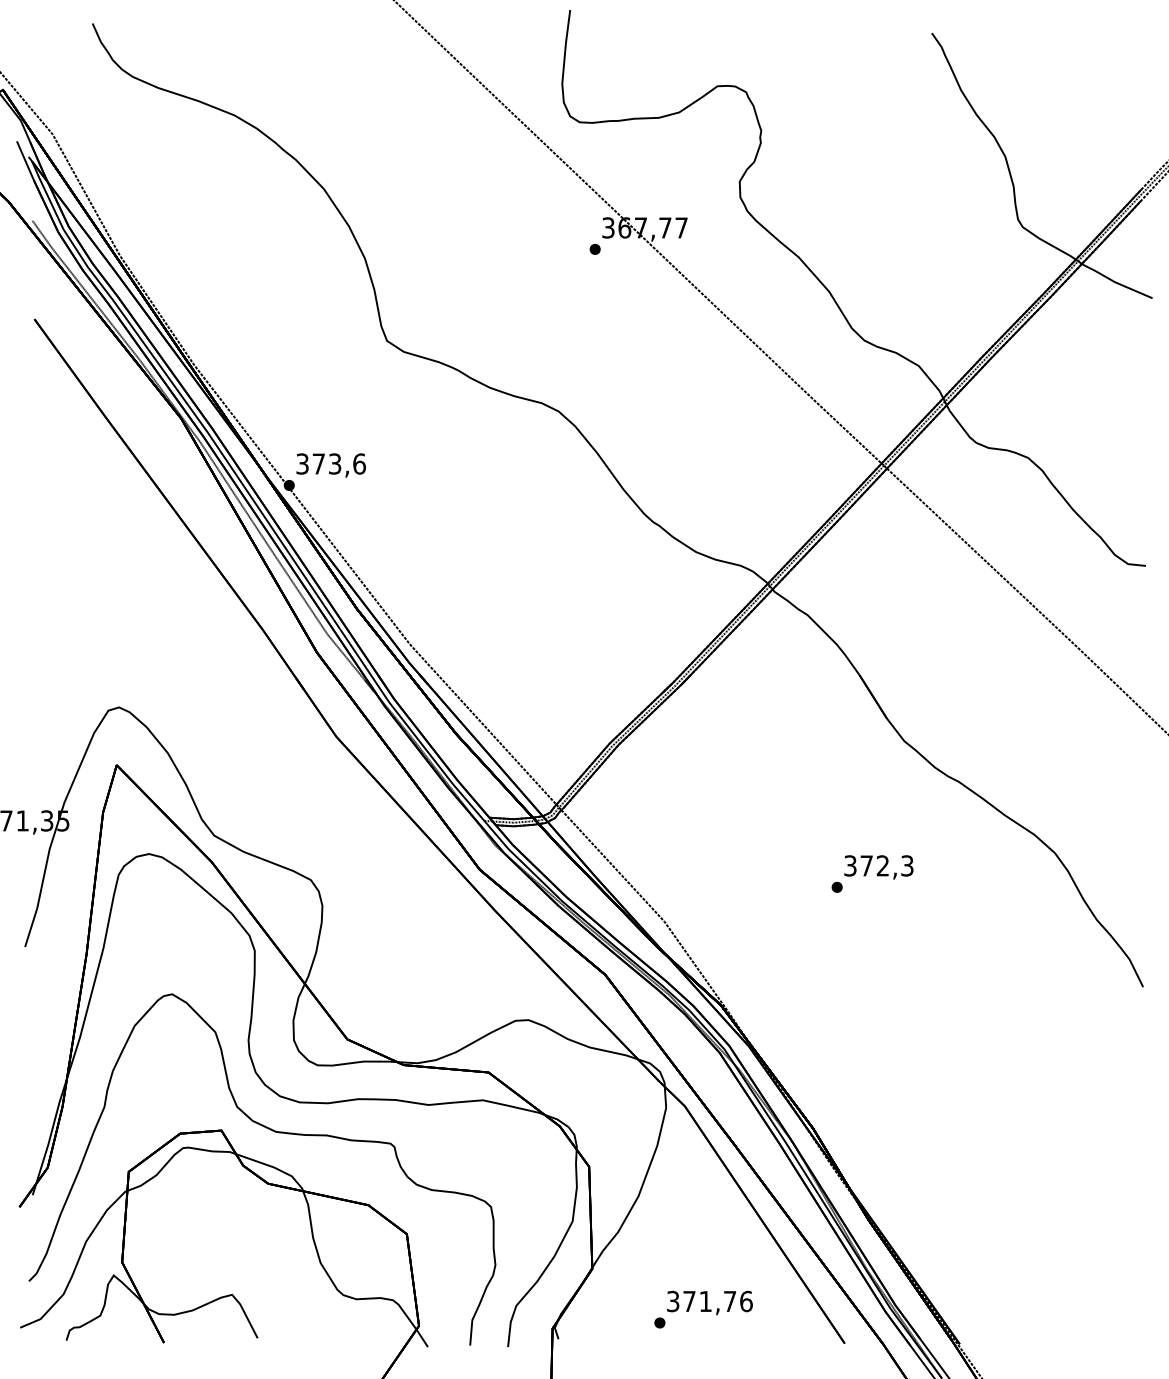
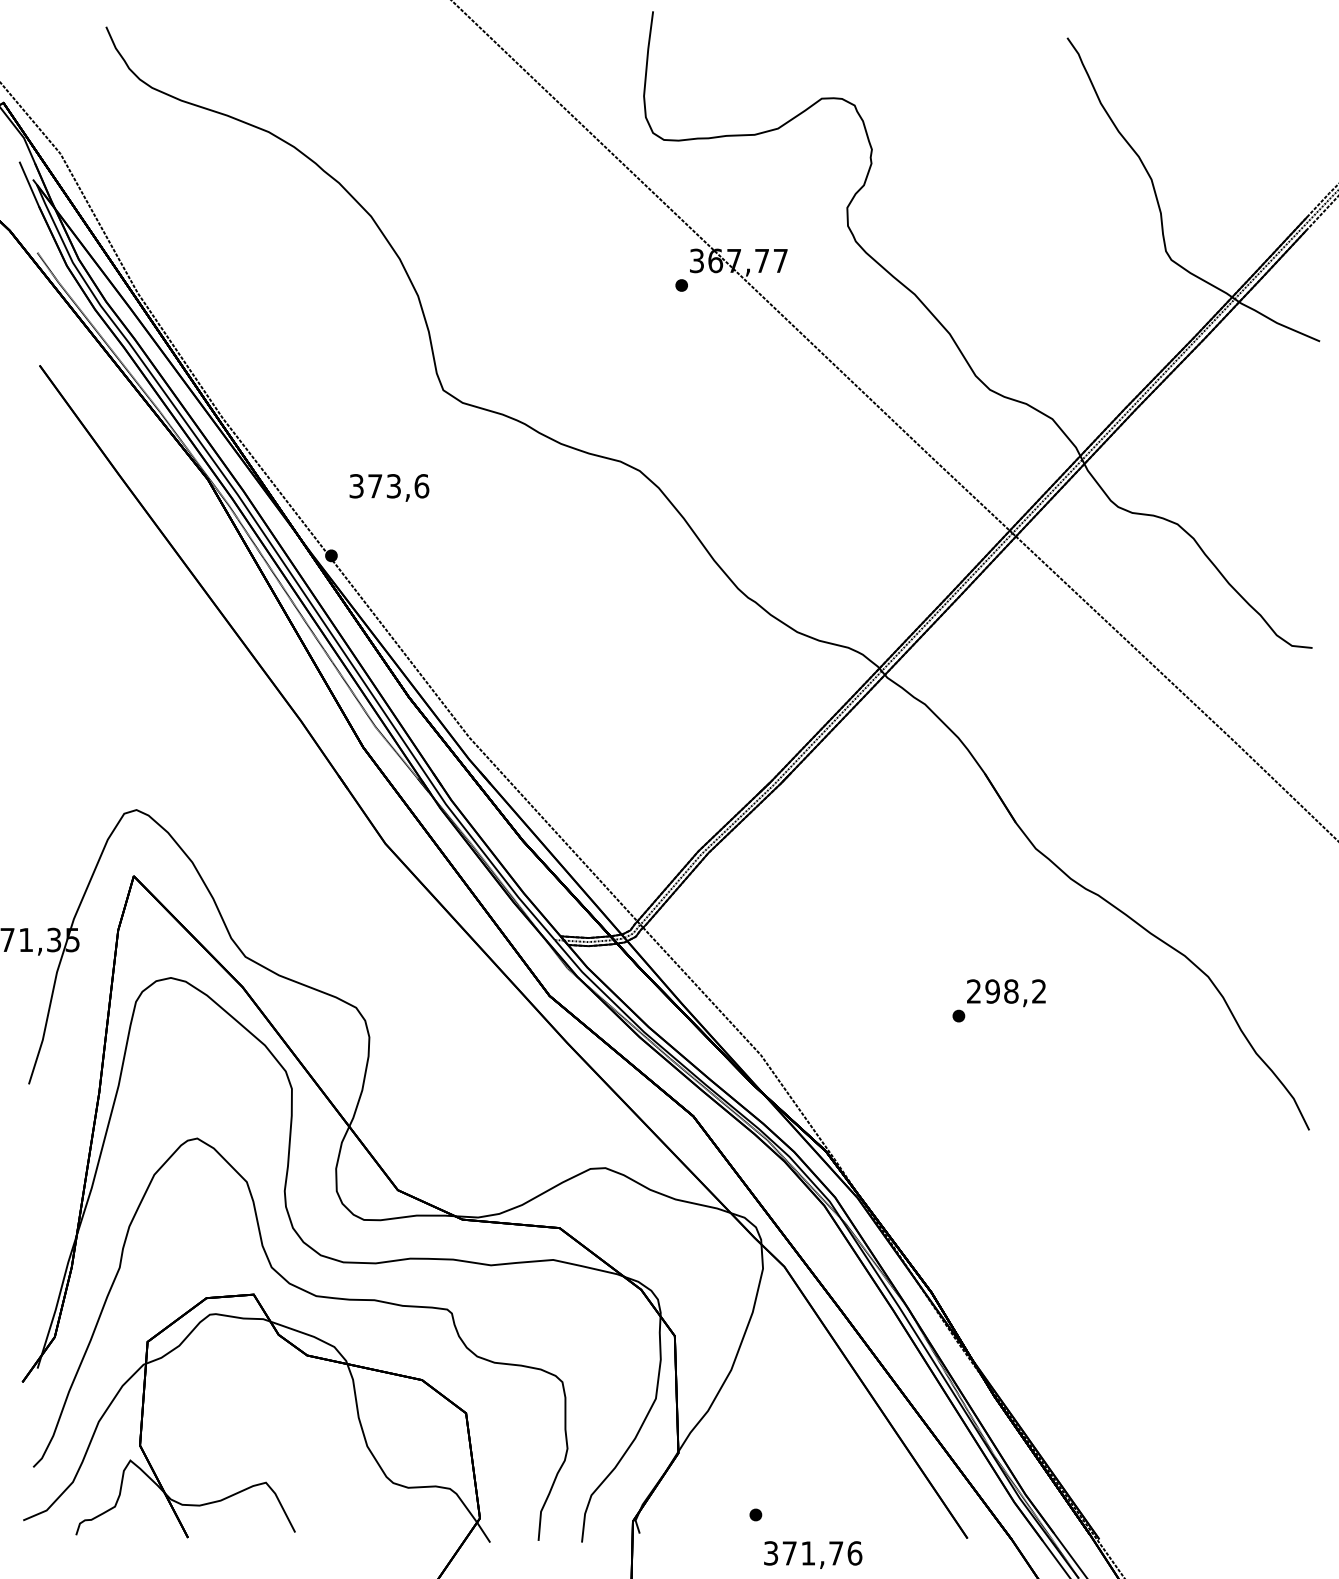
text: (331, 465) -> (389, 487), moved
text: (878, 865) -> (1006, 991), 372,3 -> 298,2
text: (710, 1302) -> (813, 1554), moved

